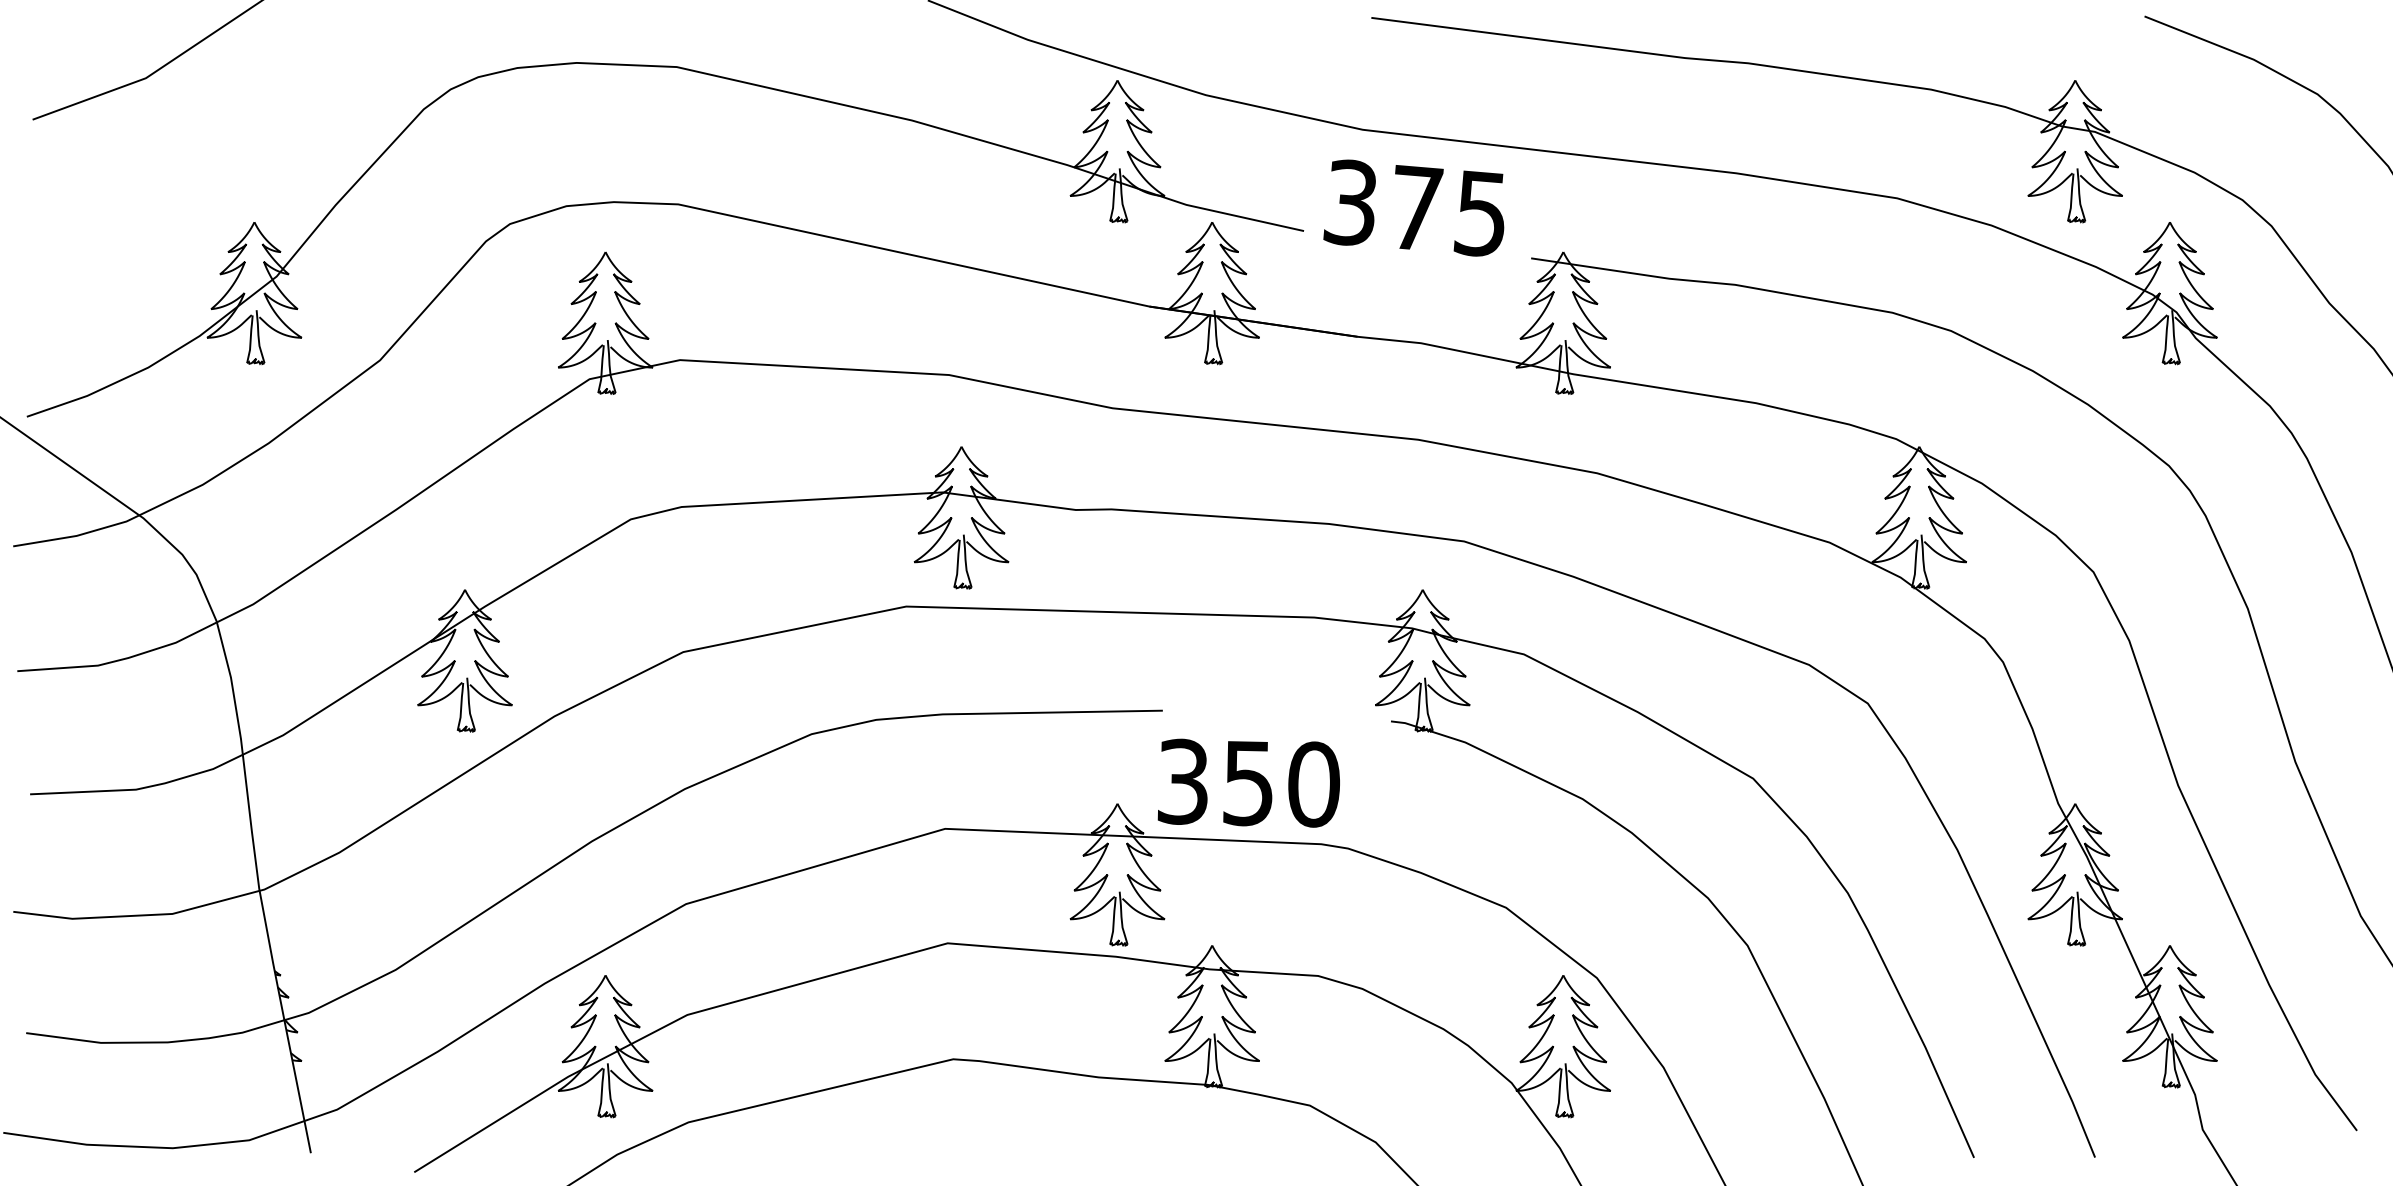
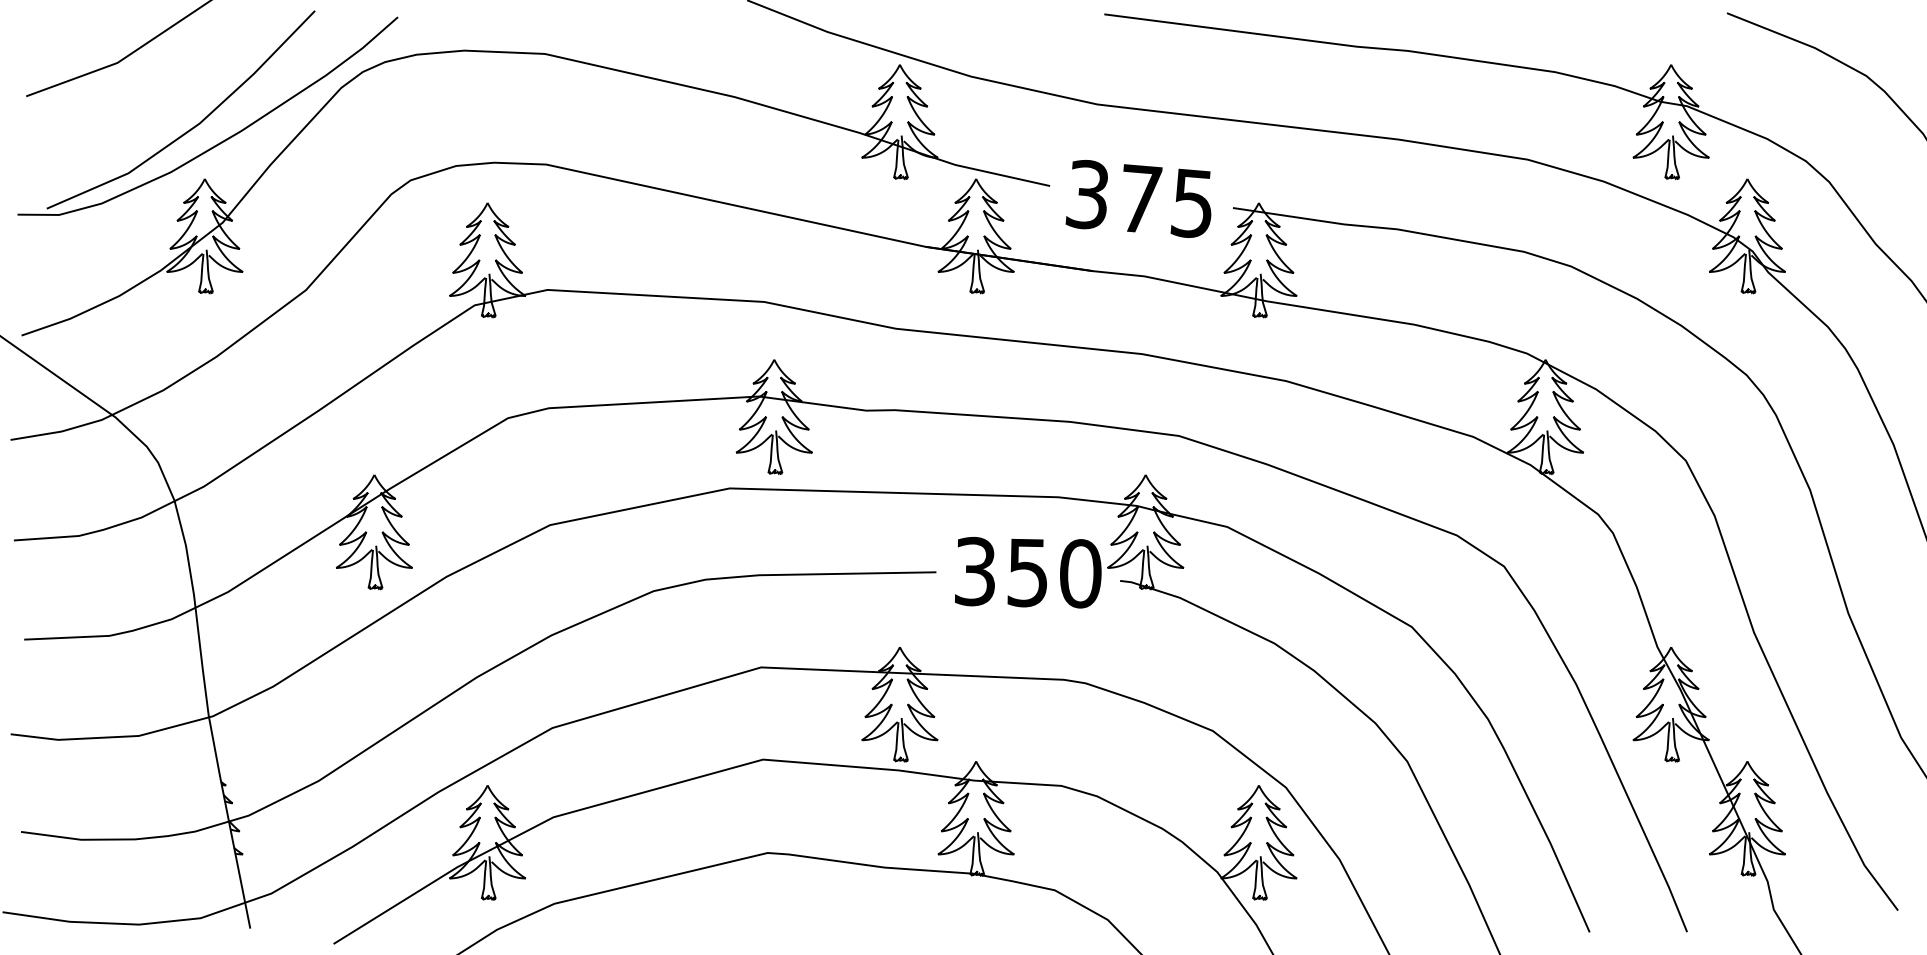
part: (257, 140) -> (207, 113), added
text: (1413, 207) -> (1138, 198), moved
text: (1248, 782) -> (1027, 572), moved

